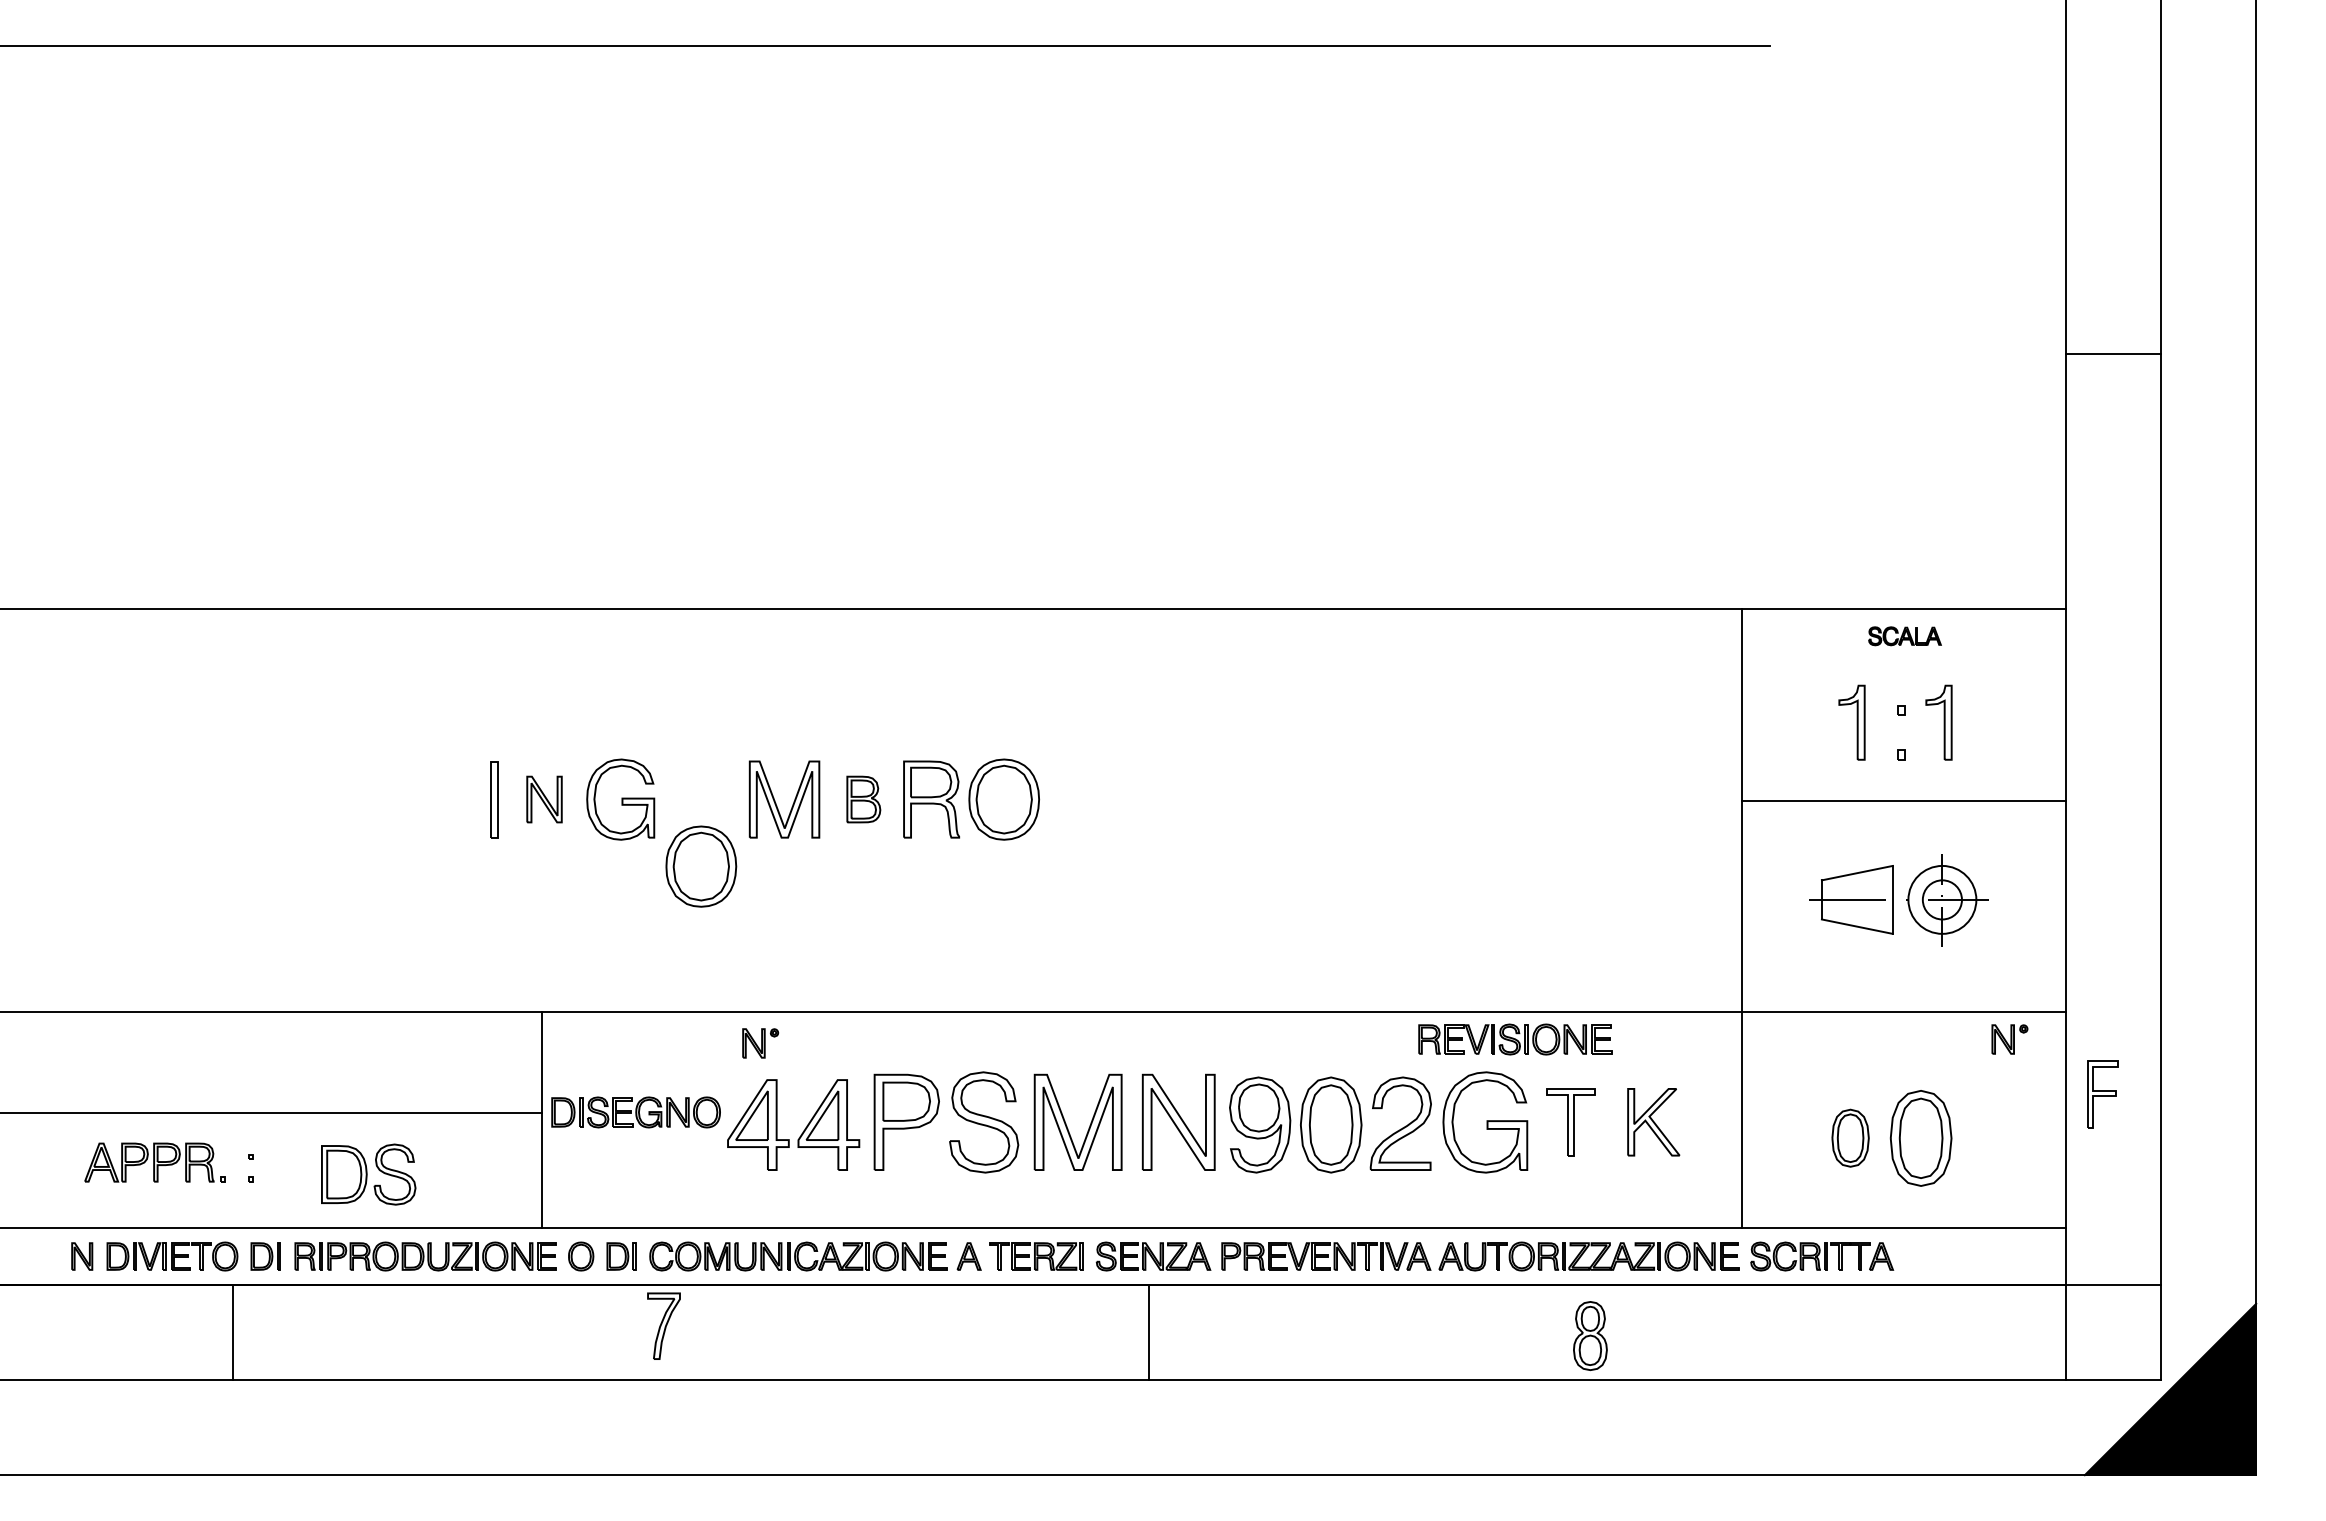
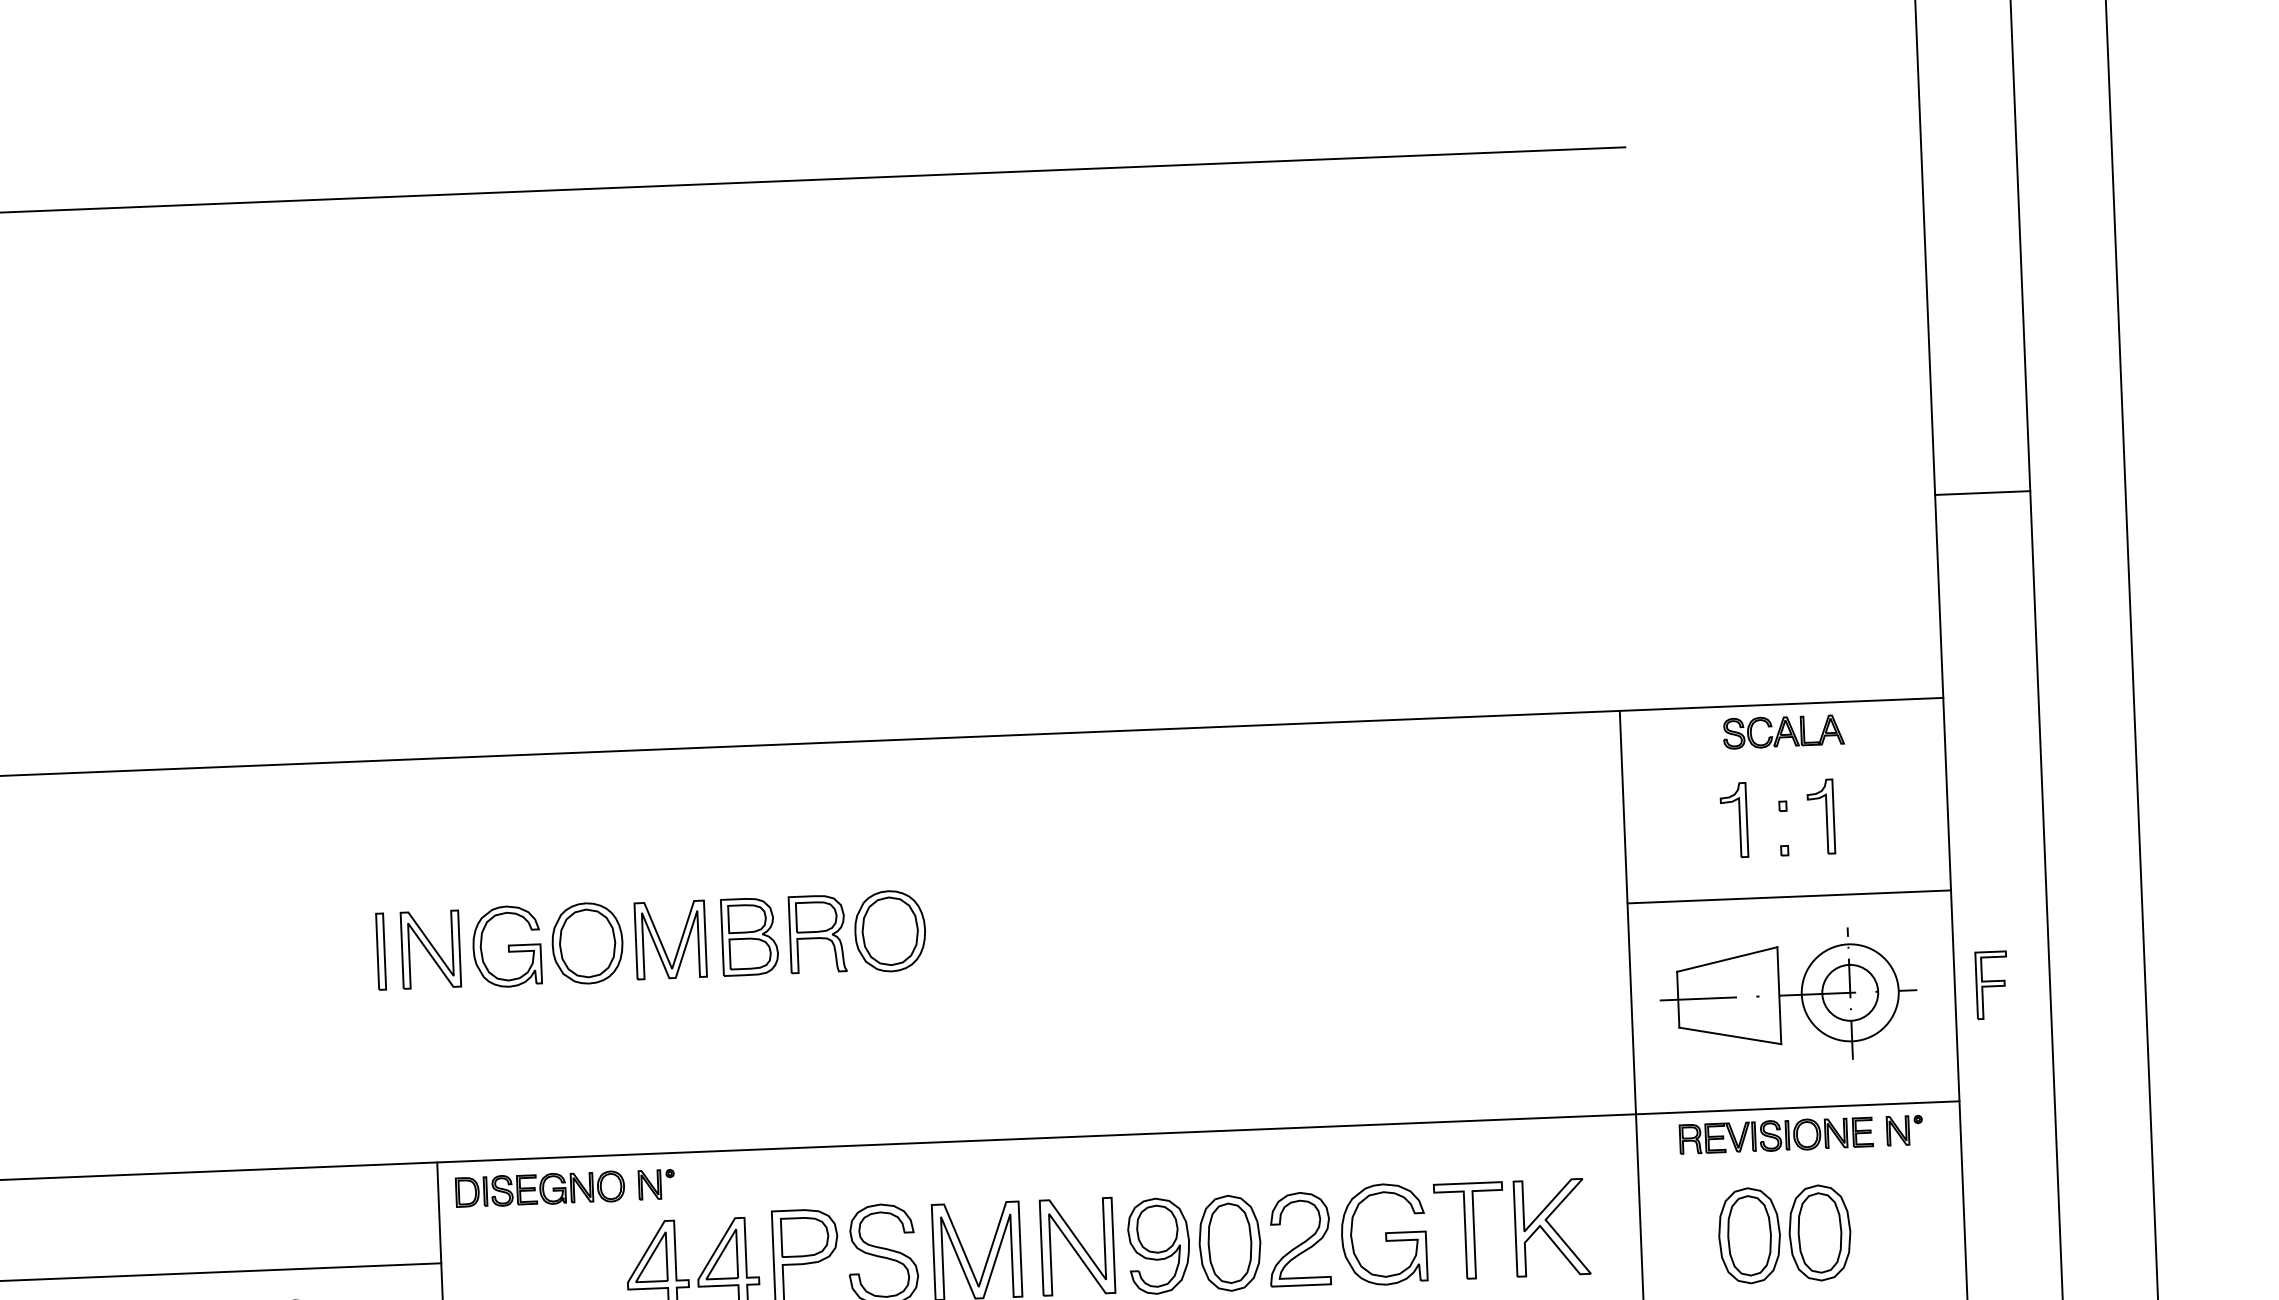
line: (2113, 353) -> (1982, 492), moved
part: (1904, 636) -> (1783, 732), size x1.67
part: (544, 799) -> (430, 949), size x1.67
part: (863, 799) -> (749, 936), size x1.67
part: (701, 866) -> (587, 943), moved
part: (1898, 900) -> (1787, 996), size x1.43
part: (1515, 1039) -> (1776, 1135), moved
part: (2102, 1094) -> (1991, 985), moved
part: (635, 1112) -> (539, 1189), moved
part: (1653, 1121) -> (1551, 1226), size x1.43
part: (1570, 1122) -> (1469, 1231), size x1.43
part: (1850, 1137) -> (1749, 1234), size x1.67

